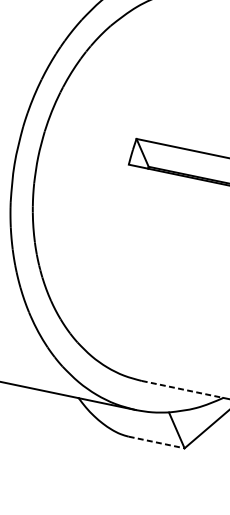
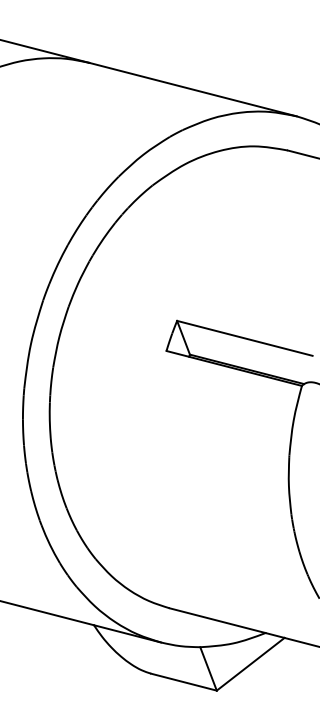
line: (183, 389) -> (218, 620), dashed -> solid
line: (156, 442) -> (183, 682), dashed -> solid

